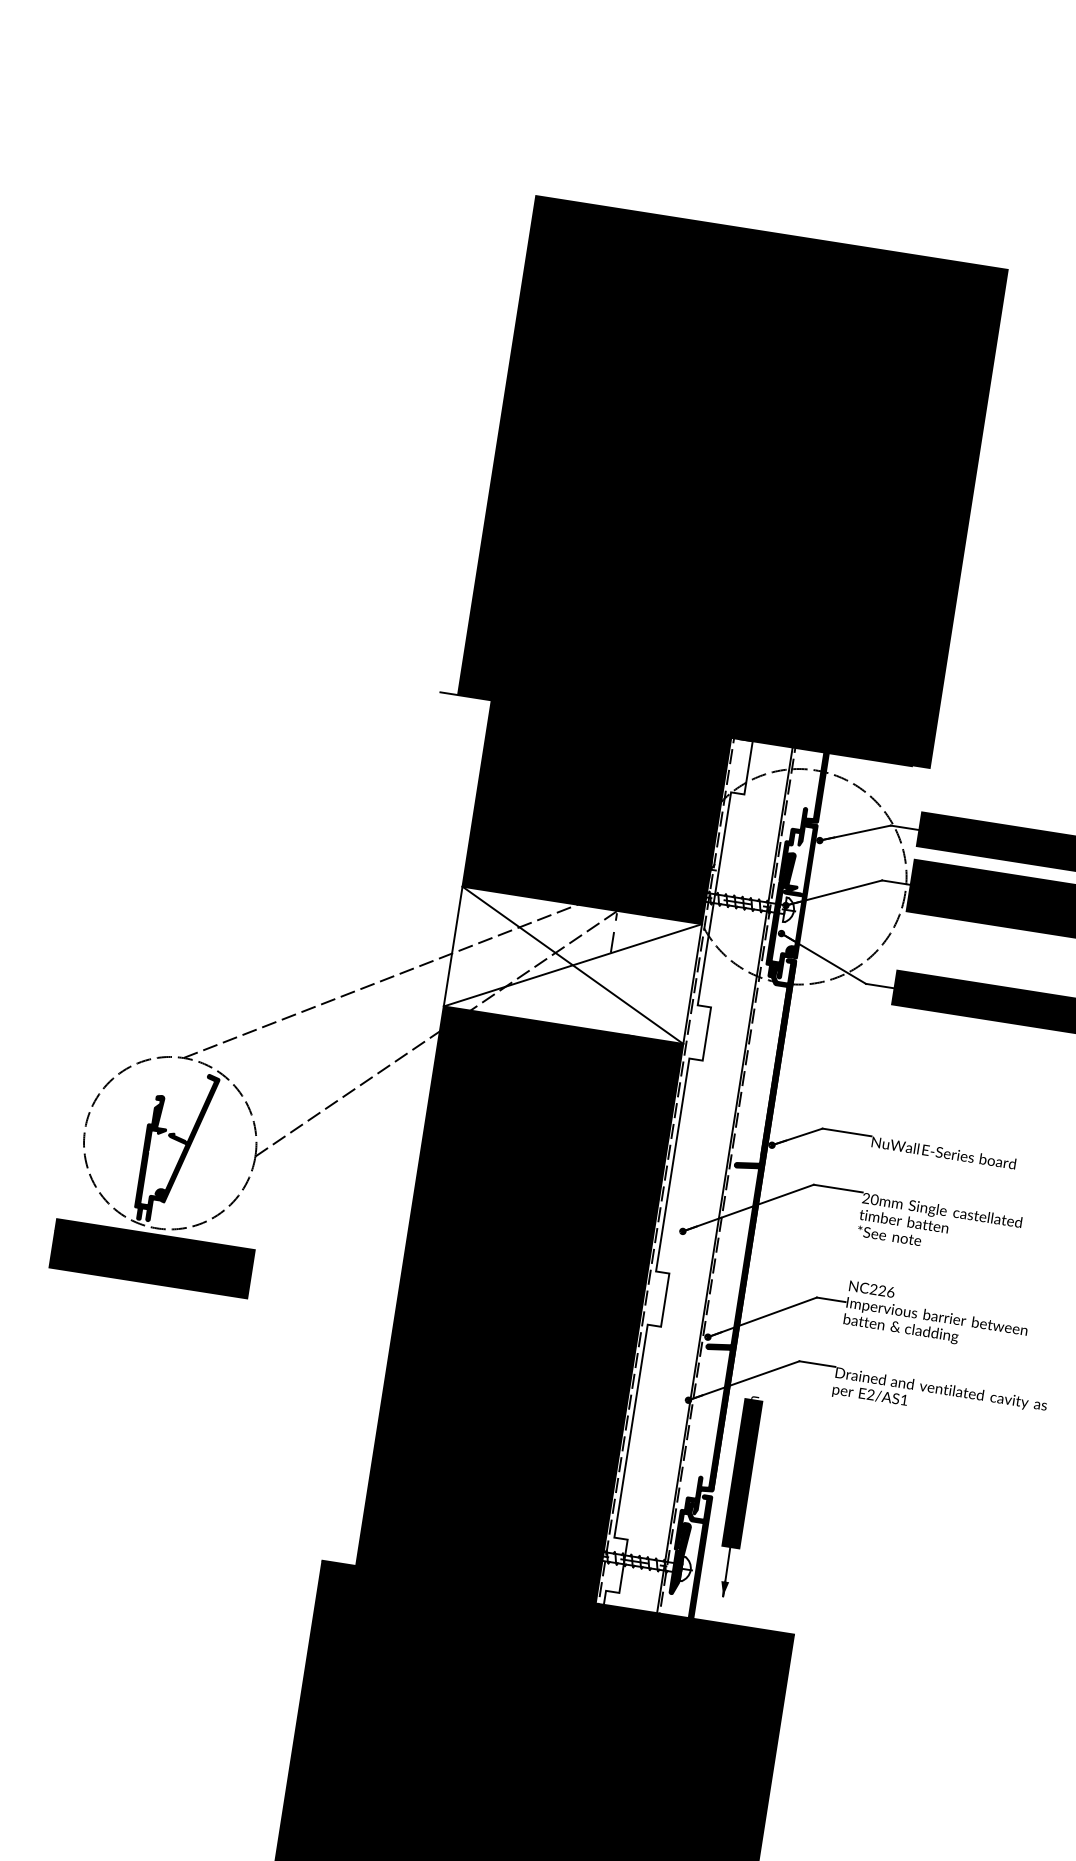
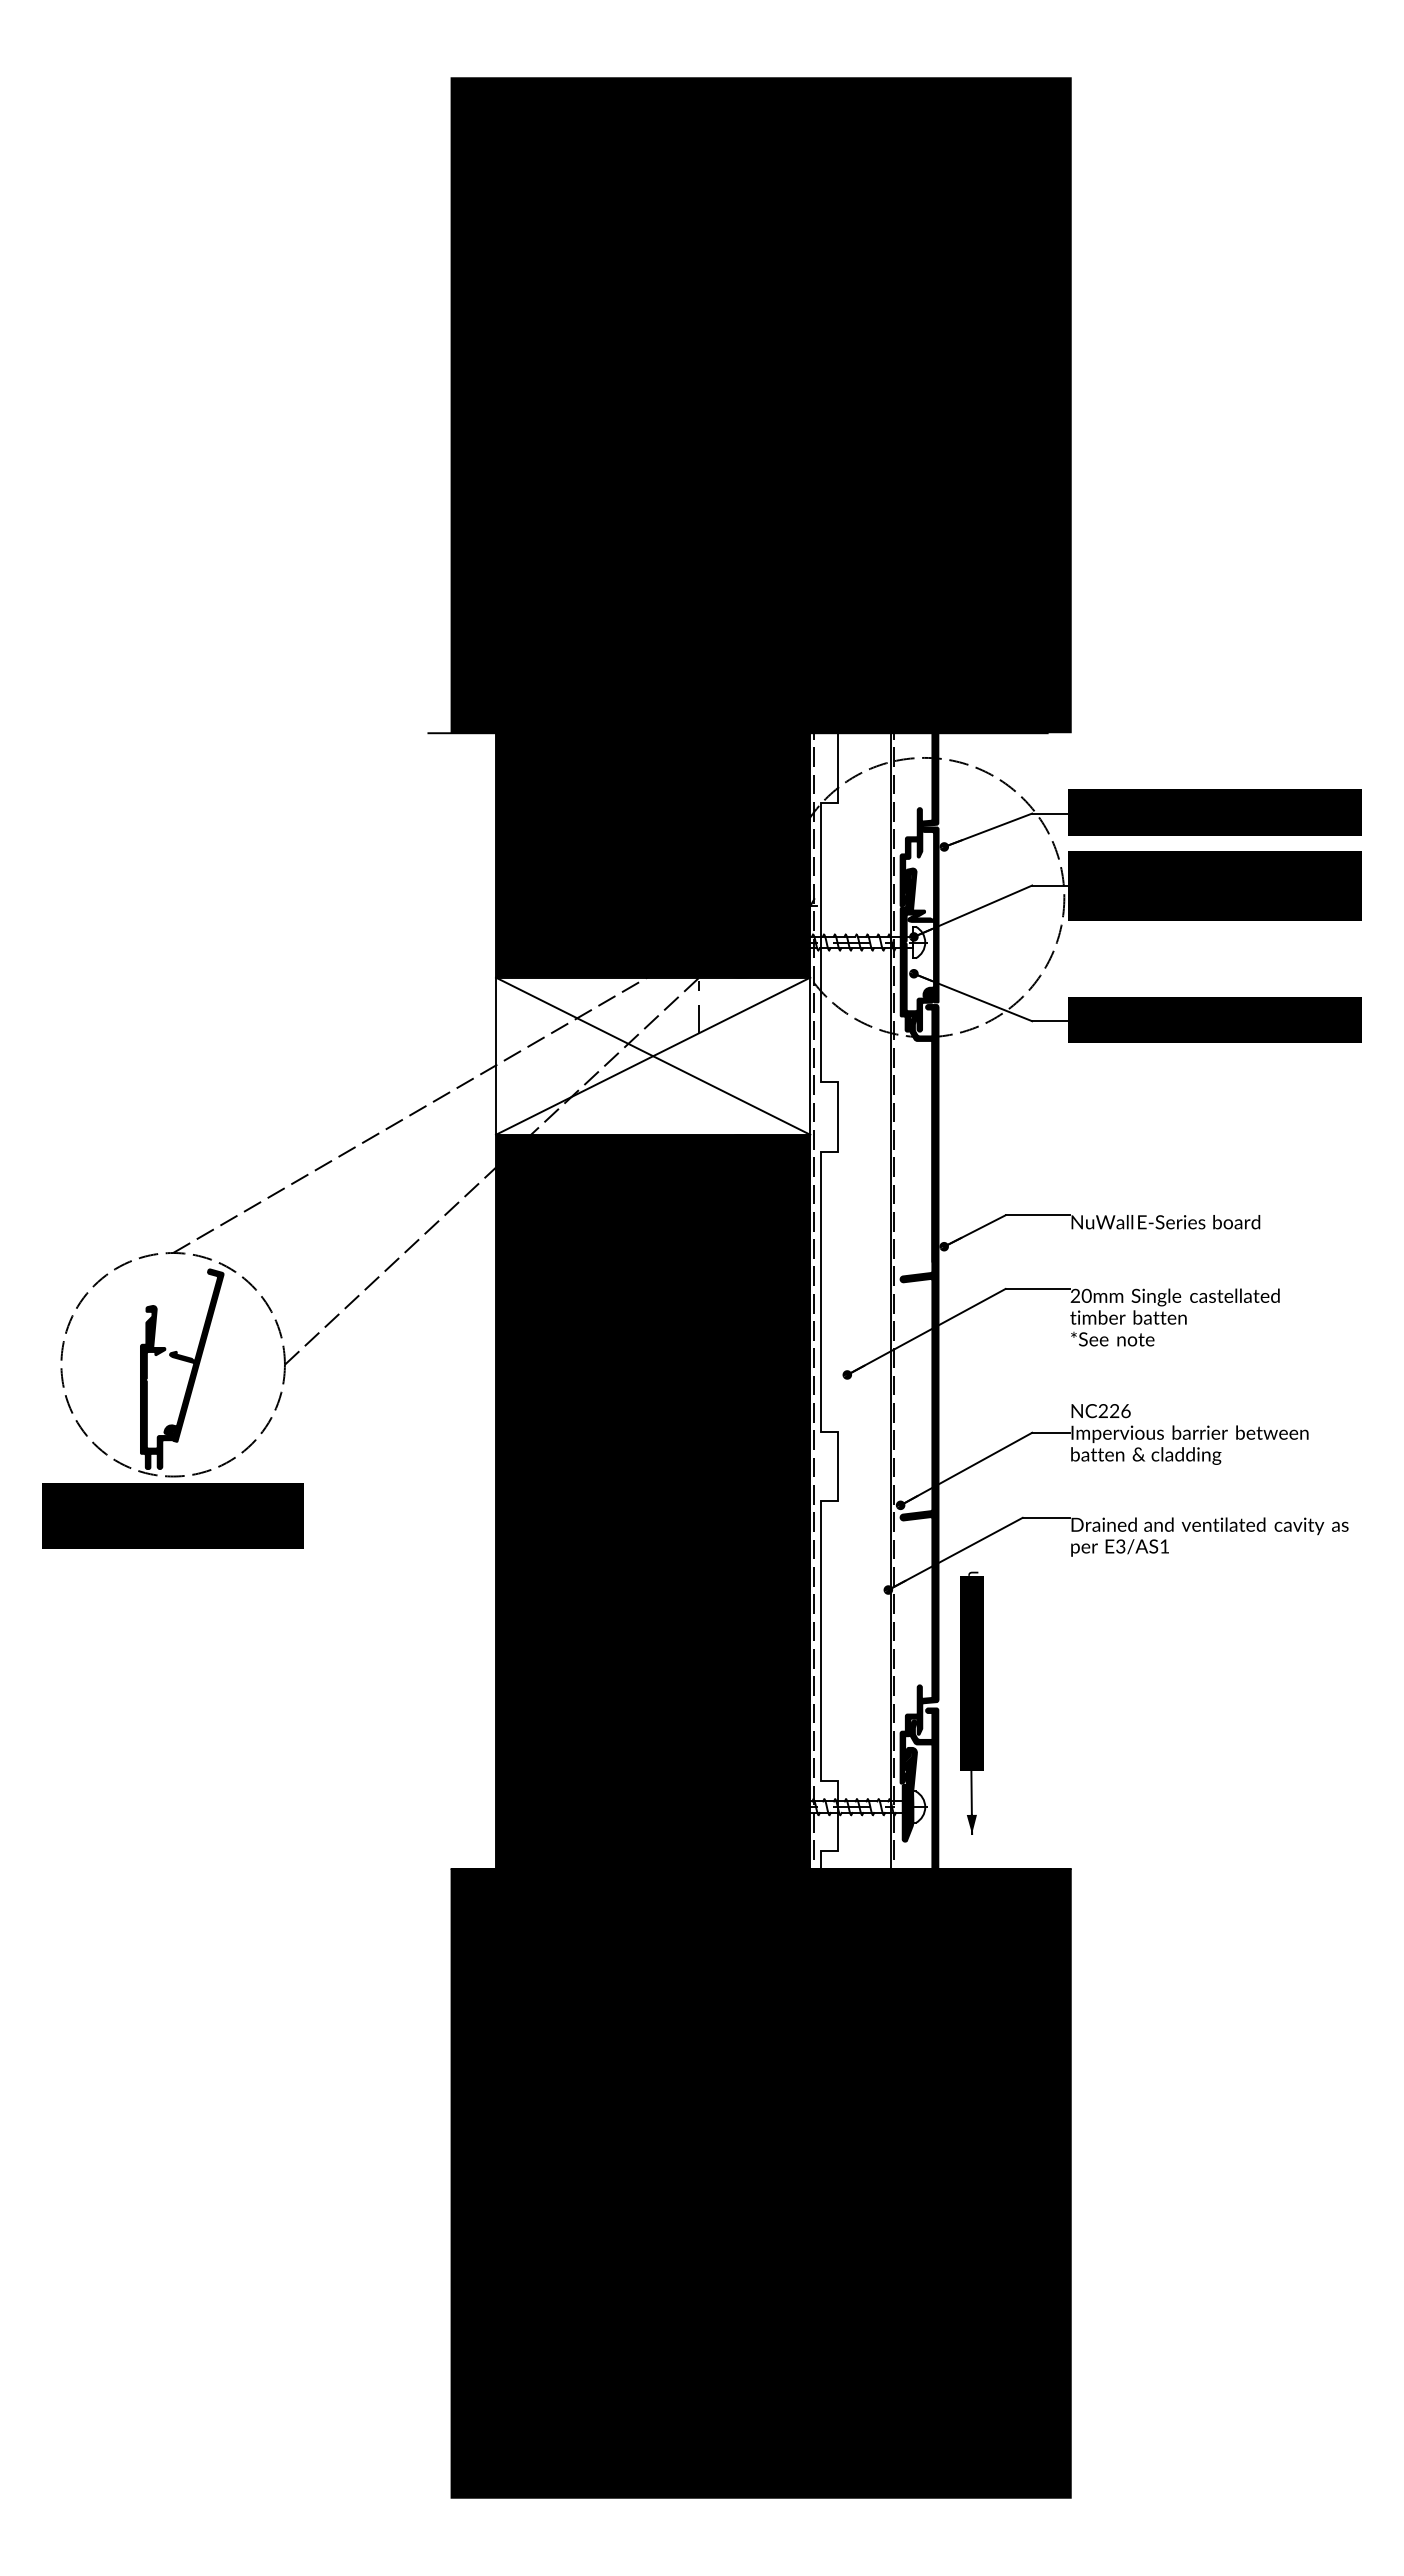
text: (870, 1396) -> (1120, 1548), E2/AS1 -> E3/AS1

